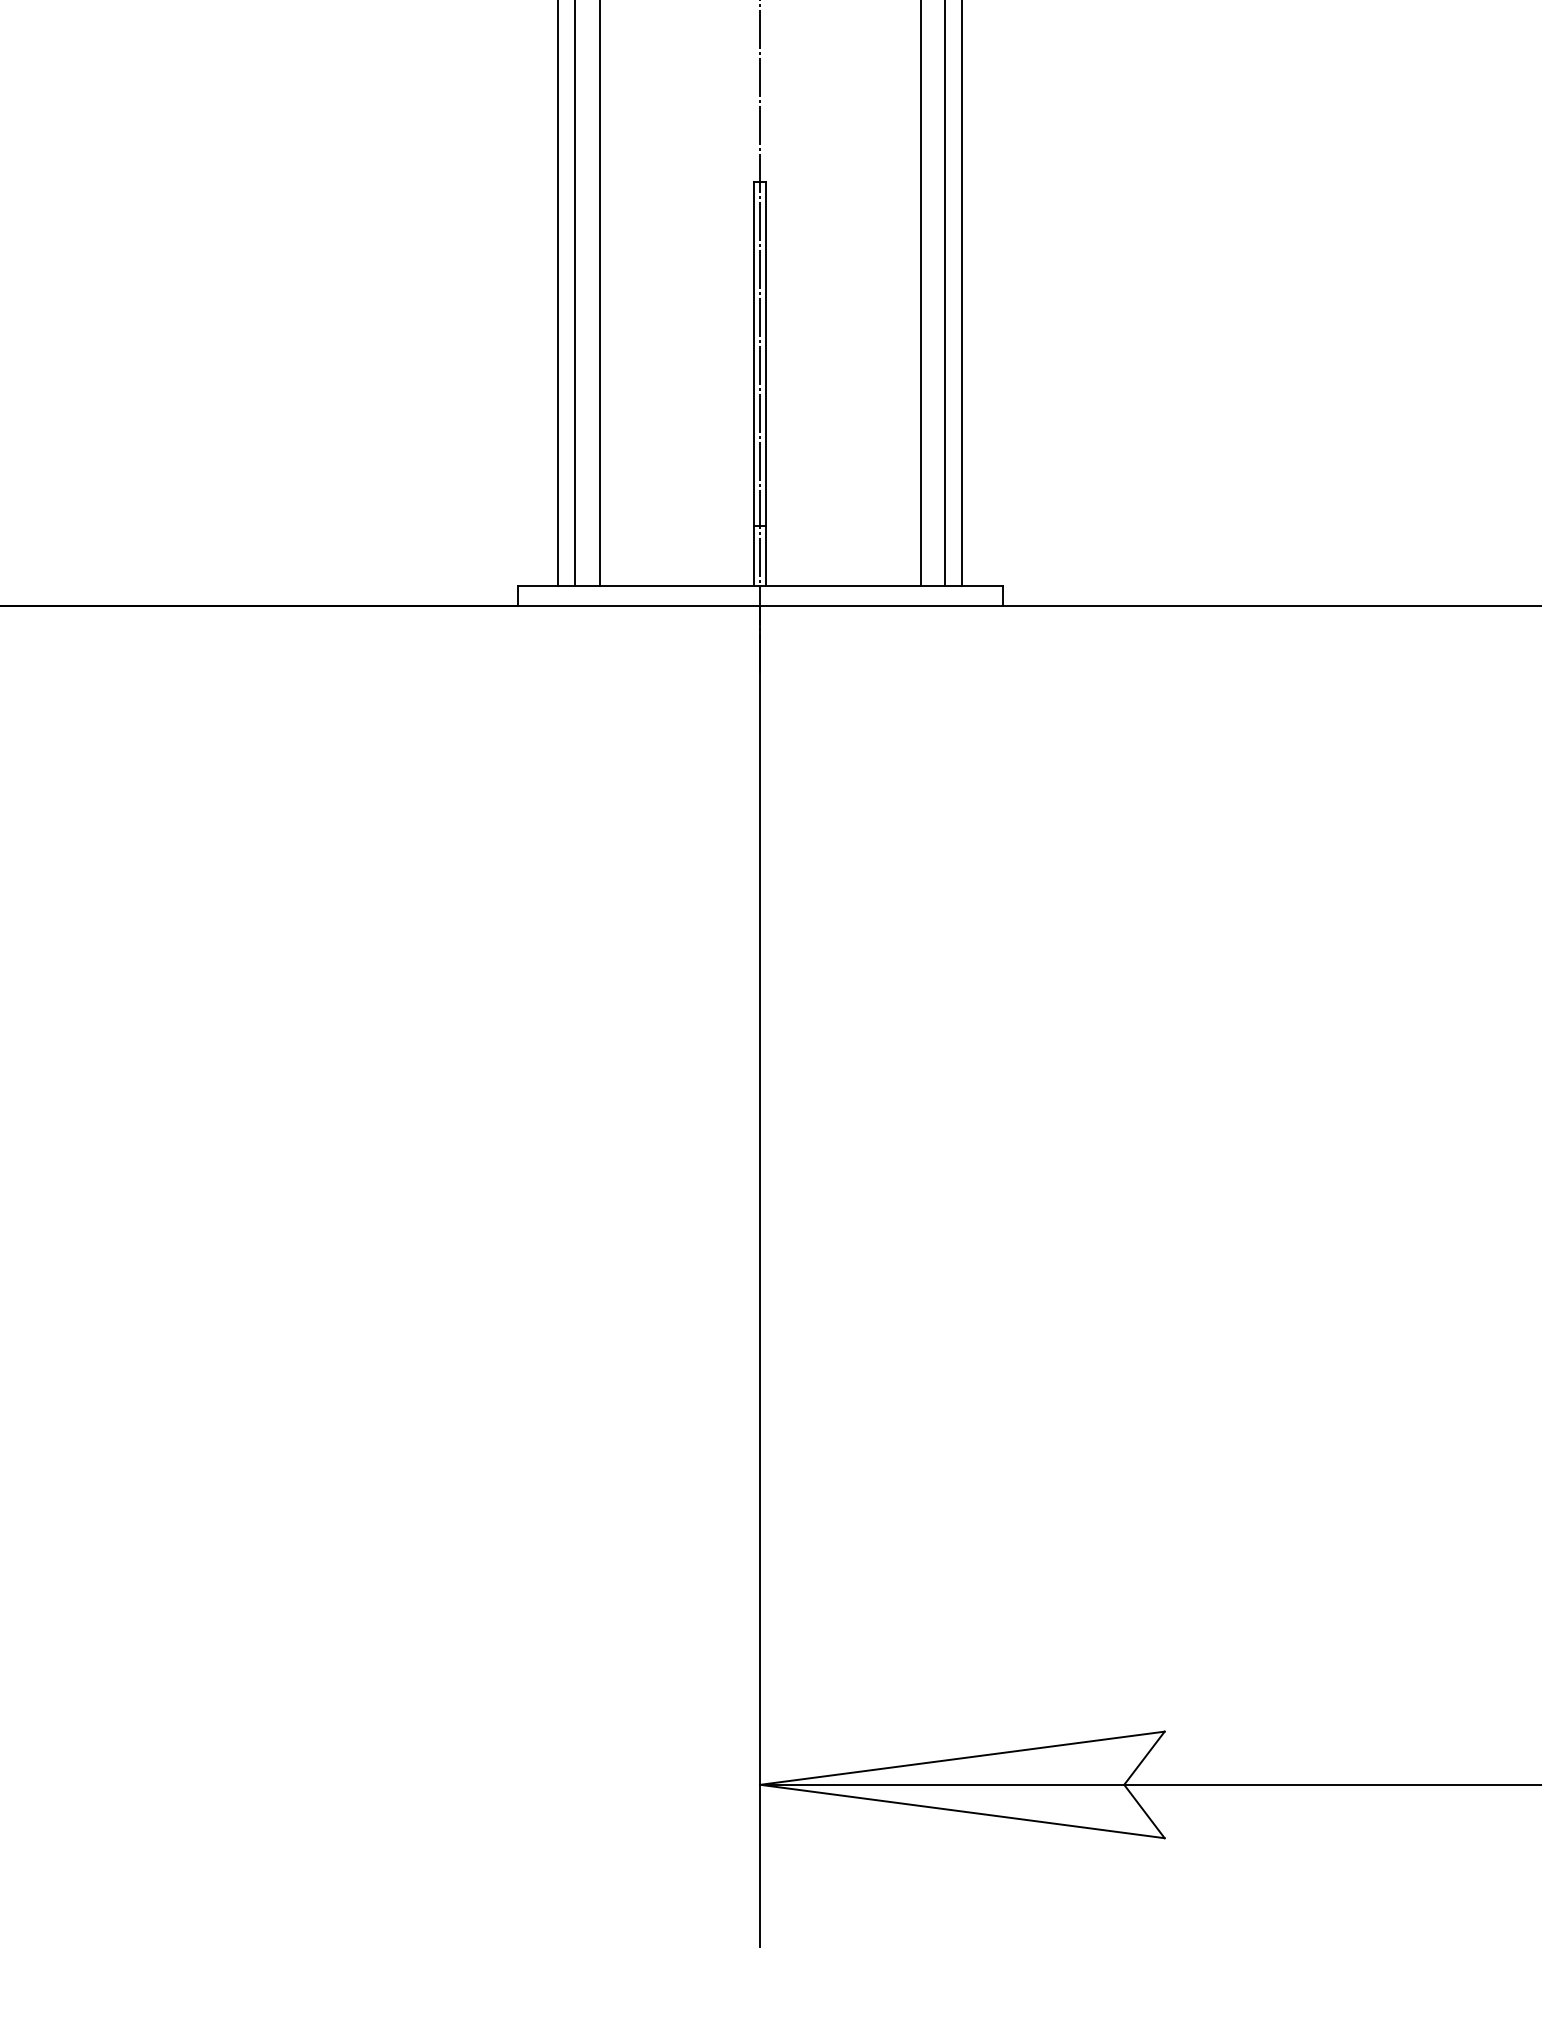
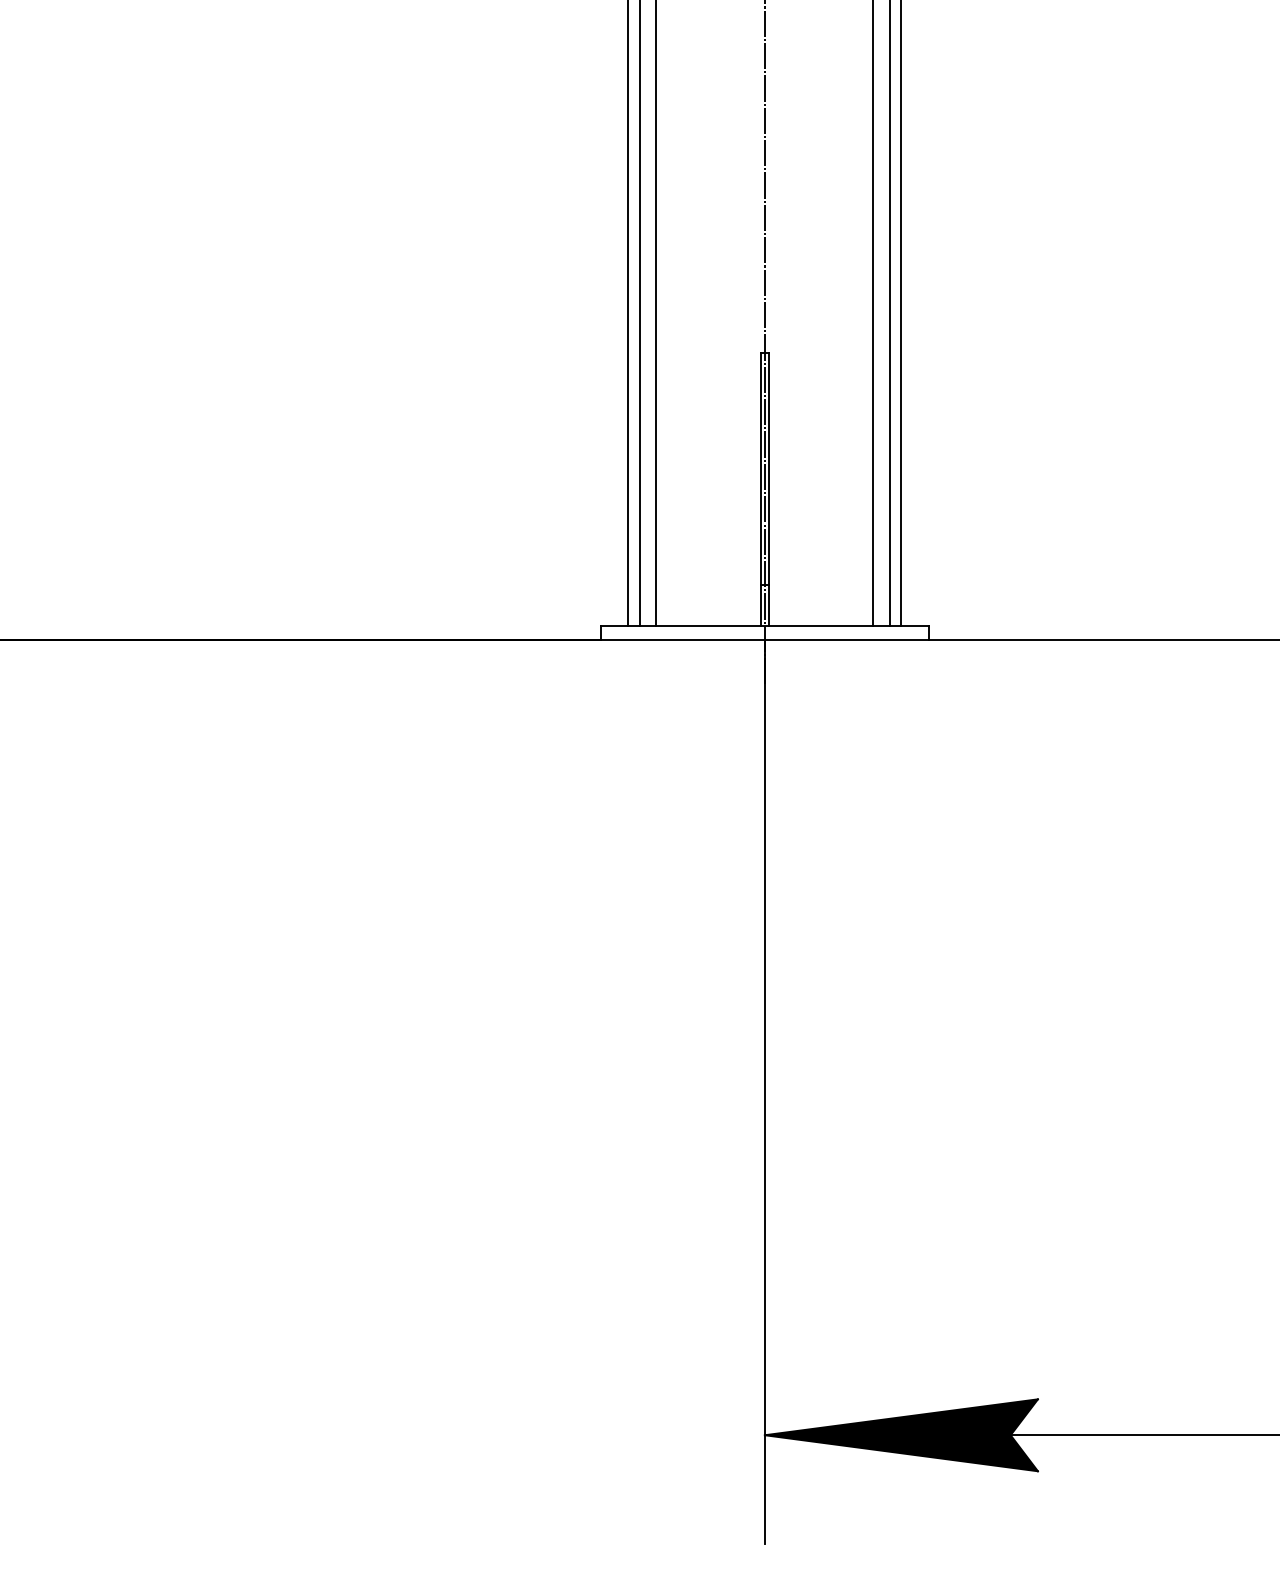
fill: (961, 1785) -> (900, 1435), added

